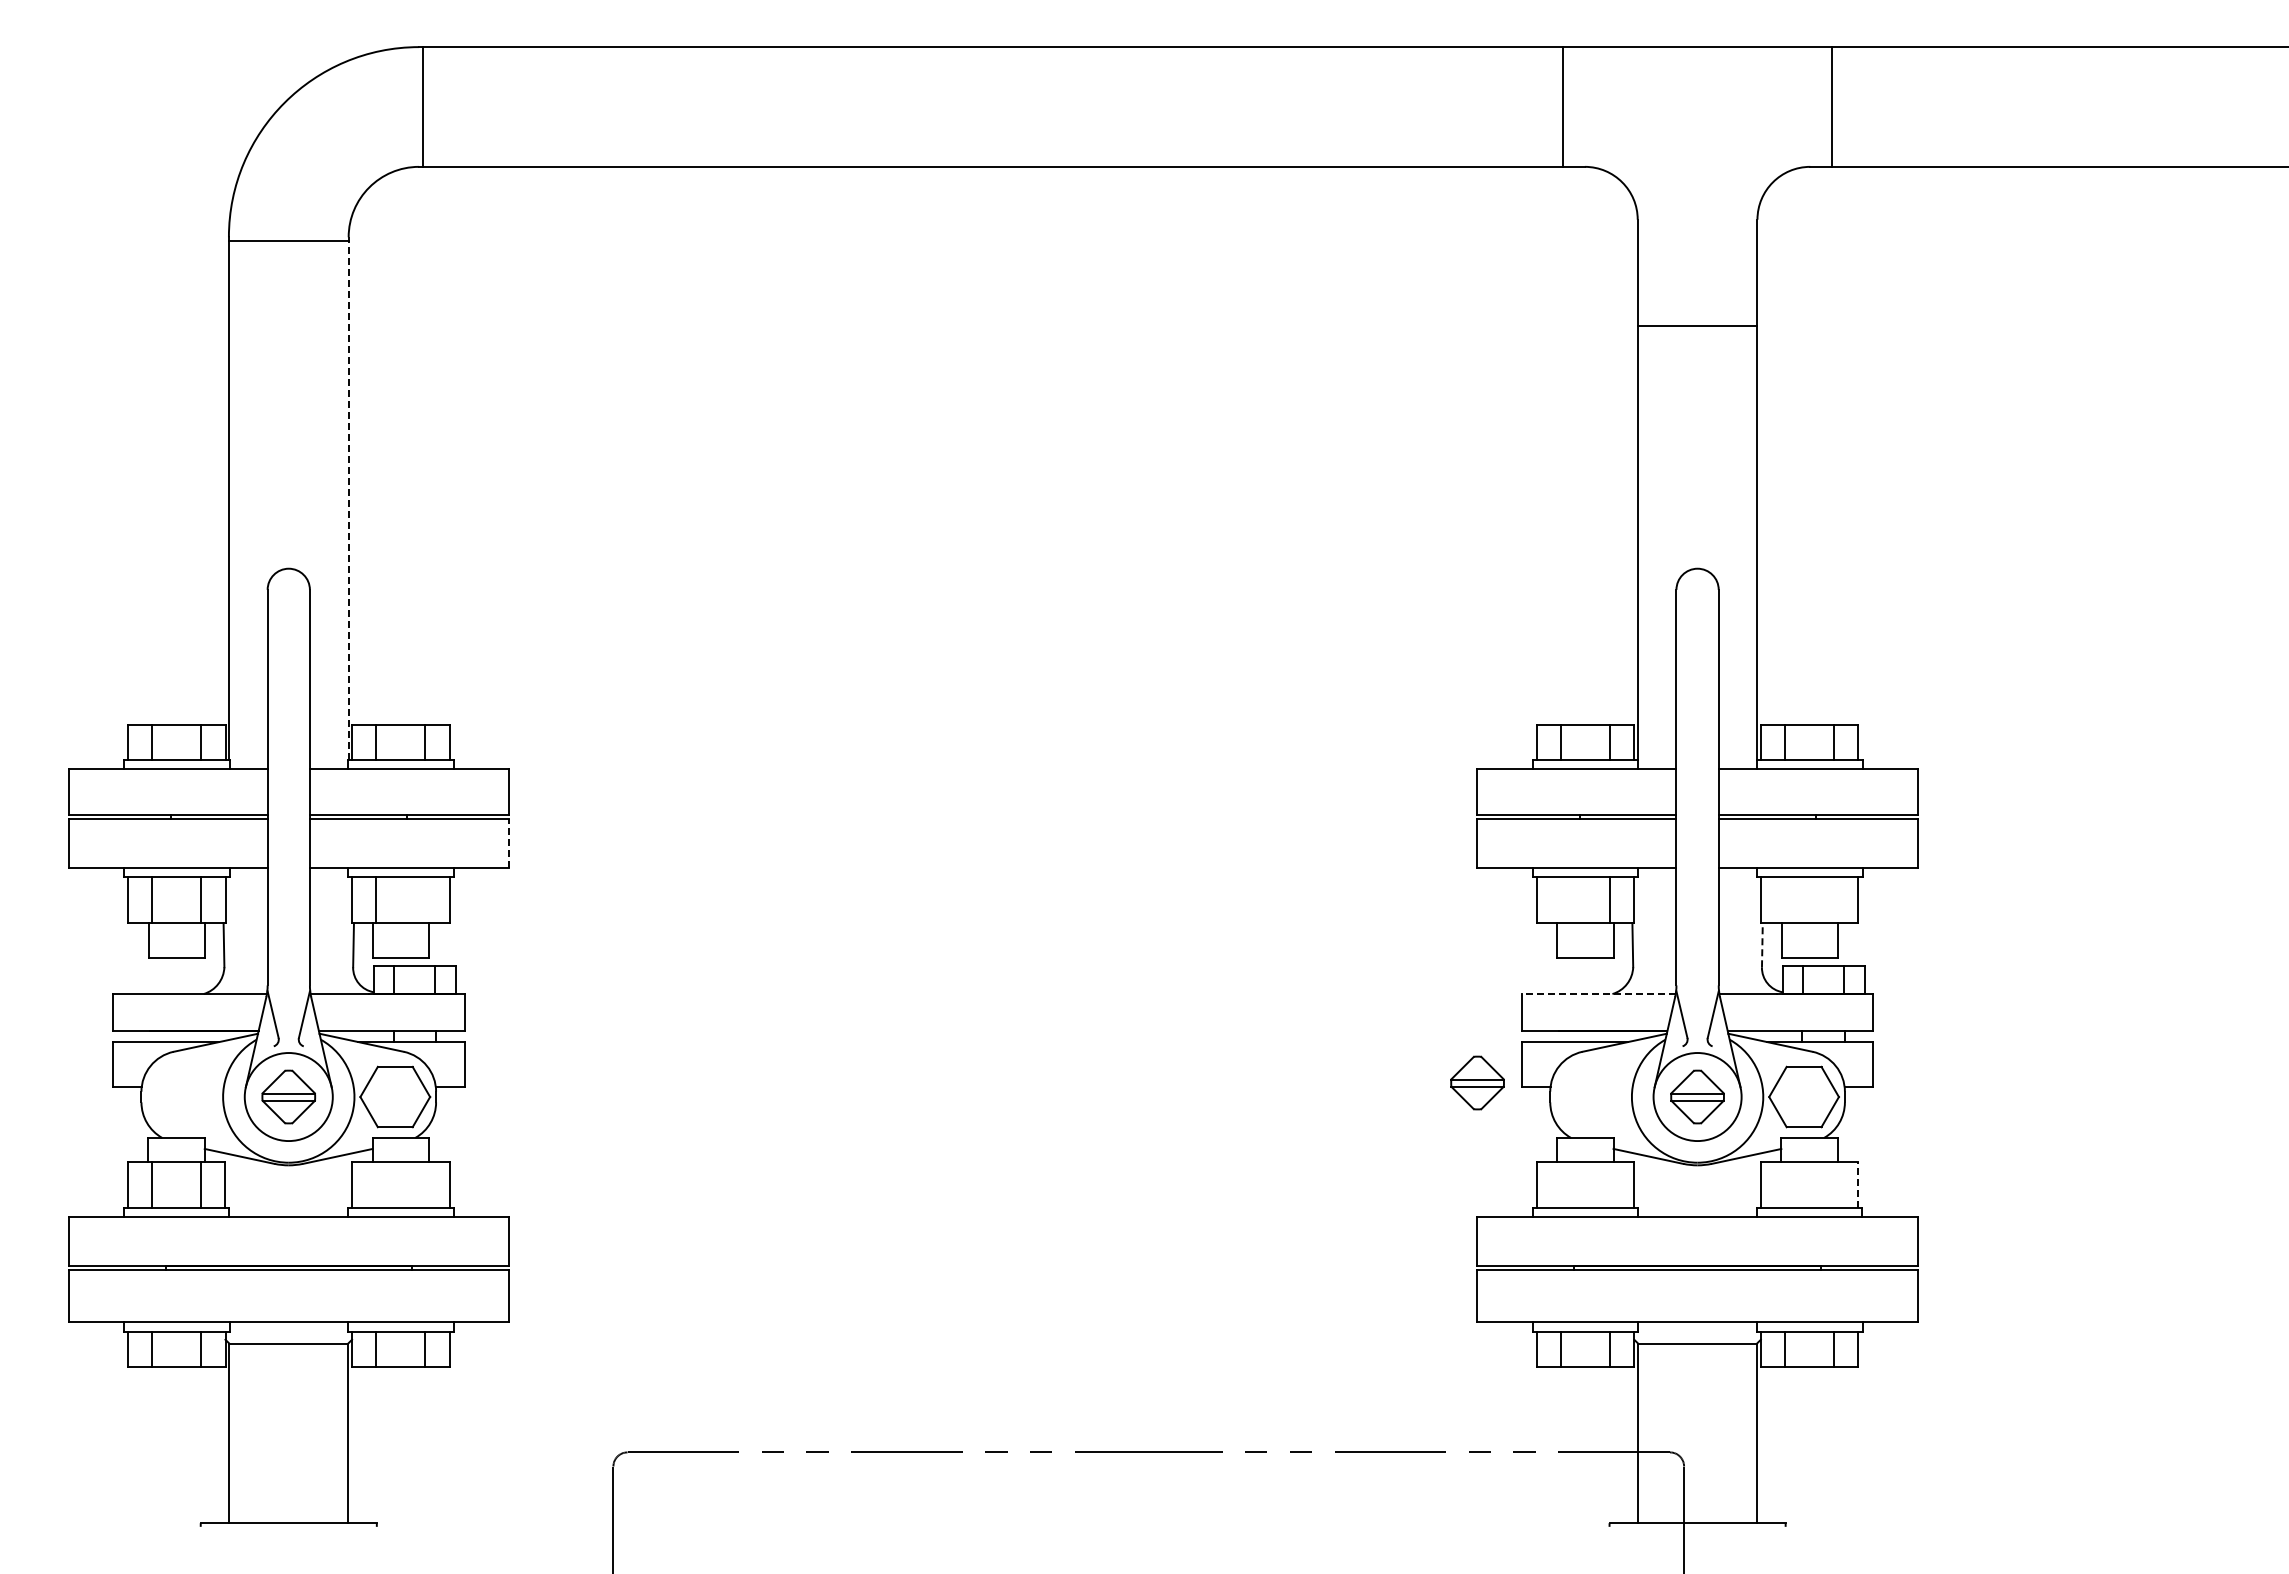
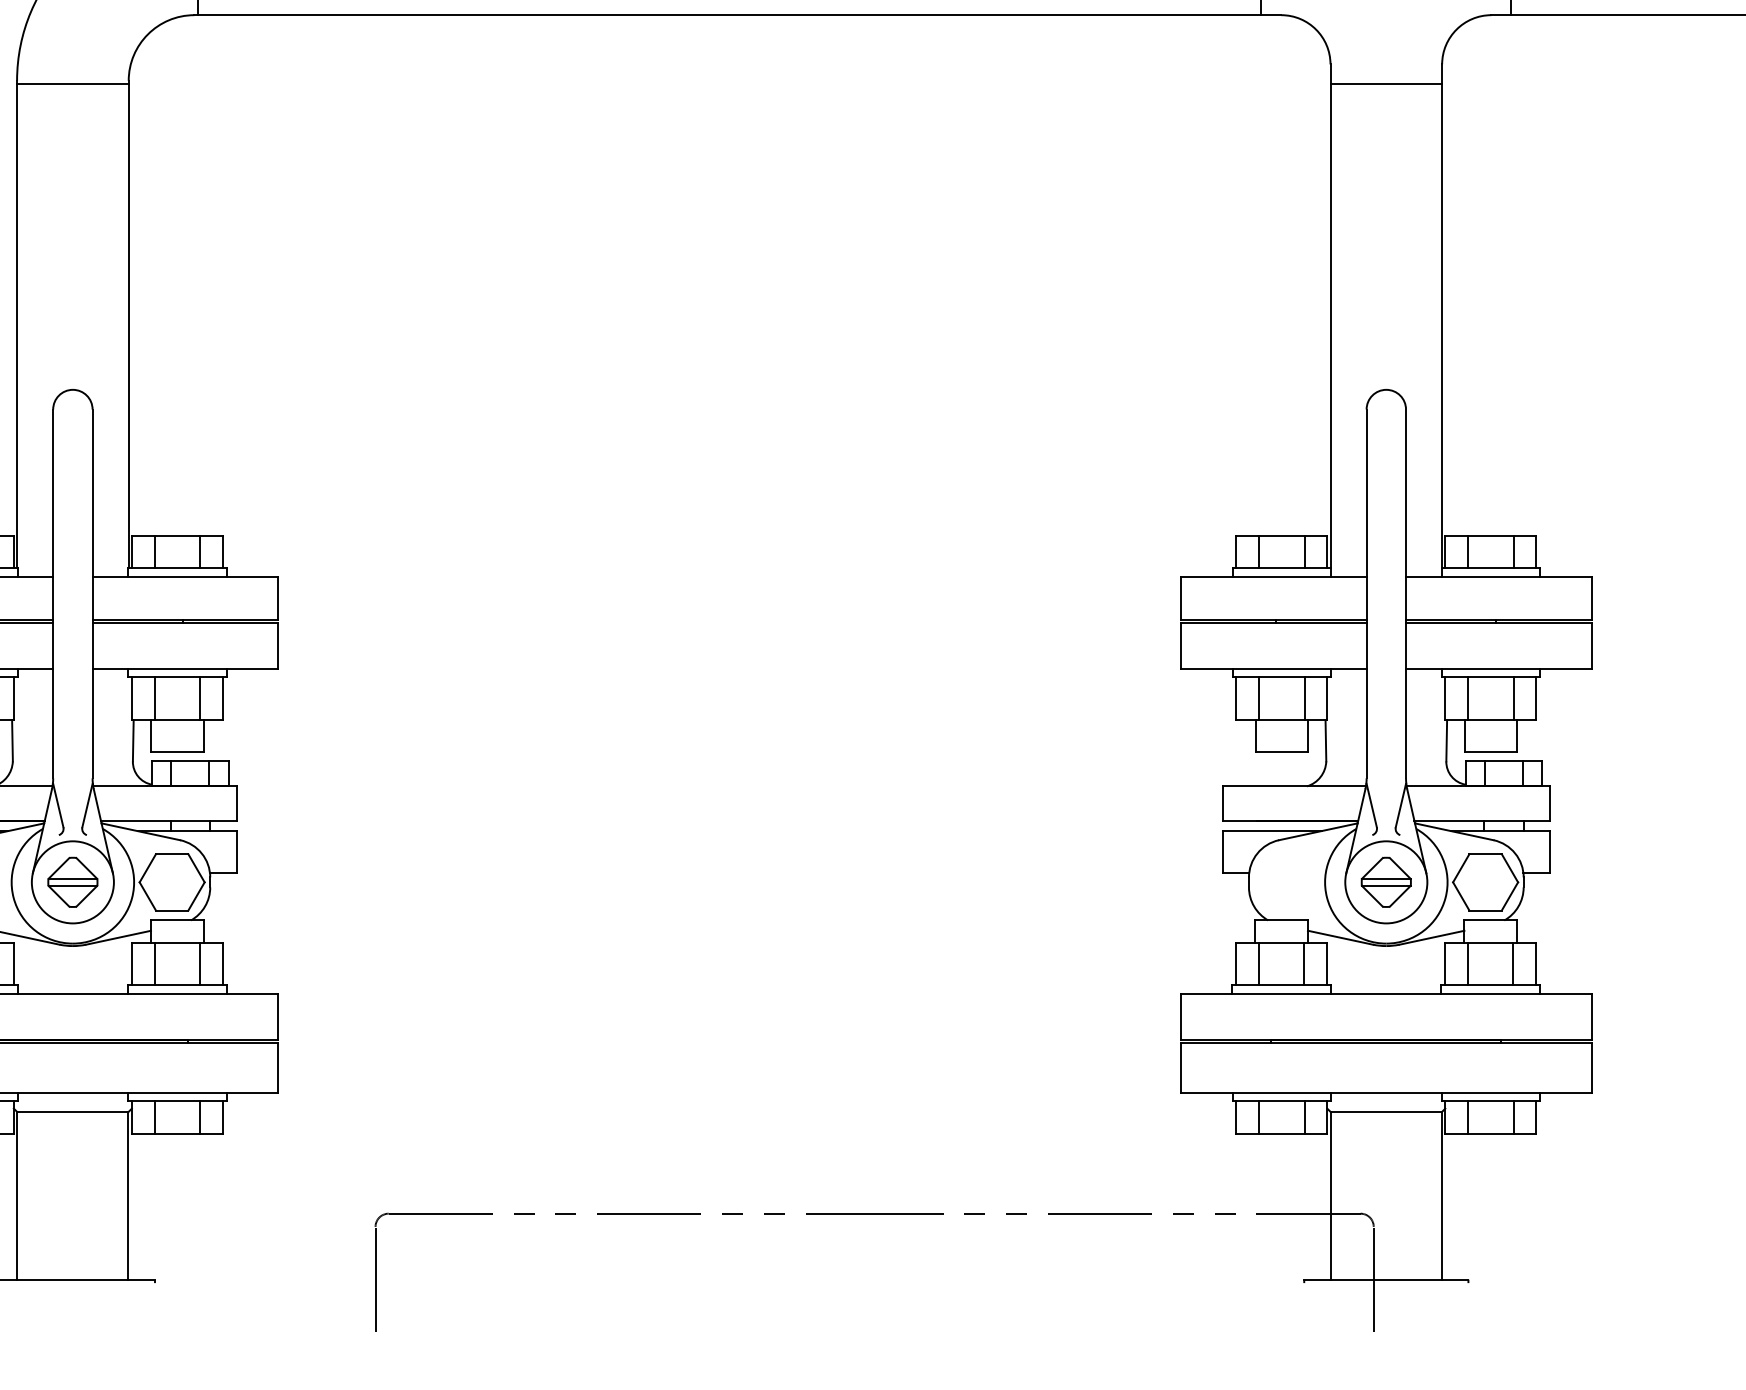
line: (1697, 326) -> (1386, 84), moved
line: (348, 498) -> (128, 324), dashed -> solid
line: (508, 843) -> (277, 646), dashed -> solid
line: (425, 900) -> (200, 699), added
line: (1561, 900) -> (1259, 699), added
line: (1785, 900) -> (1468, 699), added
line: (1834, 900) -> (1513, 699), added
line: (1762, 944) -> (1446, 740), dashed -> solid
line: (1598, 994) -> (1293, 786), dashed -> solid
part: (1477, 1082) -> (1181, 868), removed
line: (376, 1184) -> (154, 963), added
line: (425, 1184) -> (200, 963), added
line: (1560, 1184) -> (1258, 963), added
line: (1609, 1184) -> (1304, 963), added
line: (1785, 1184) -> (1468, 963), added
line: (1833, 1184) -> (1513, 963), added
line: (1858, 1184) -> (1536, 963), dashed -> solid

